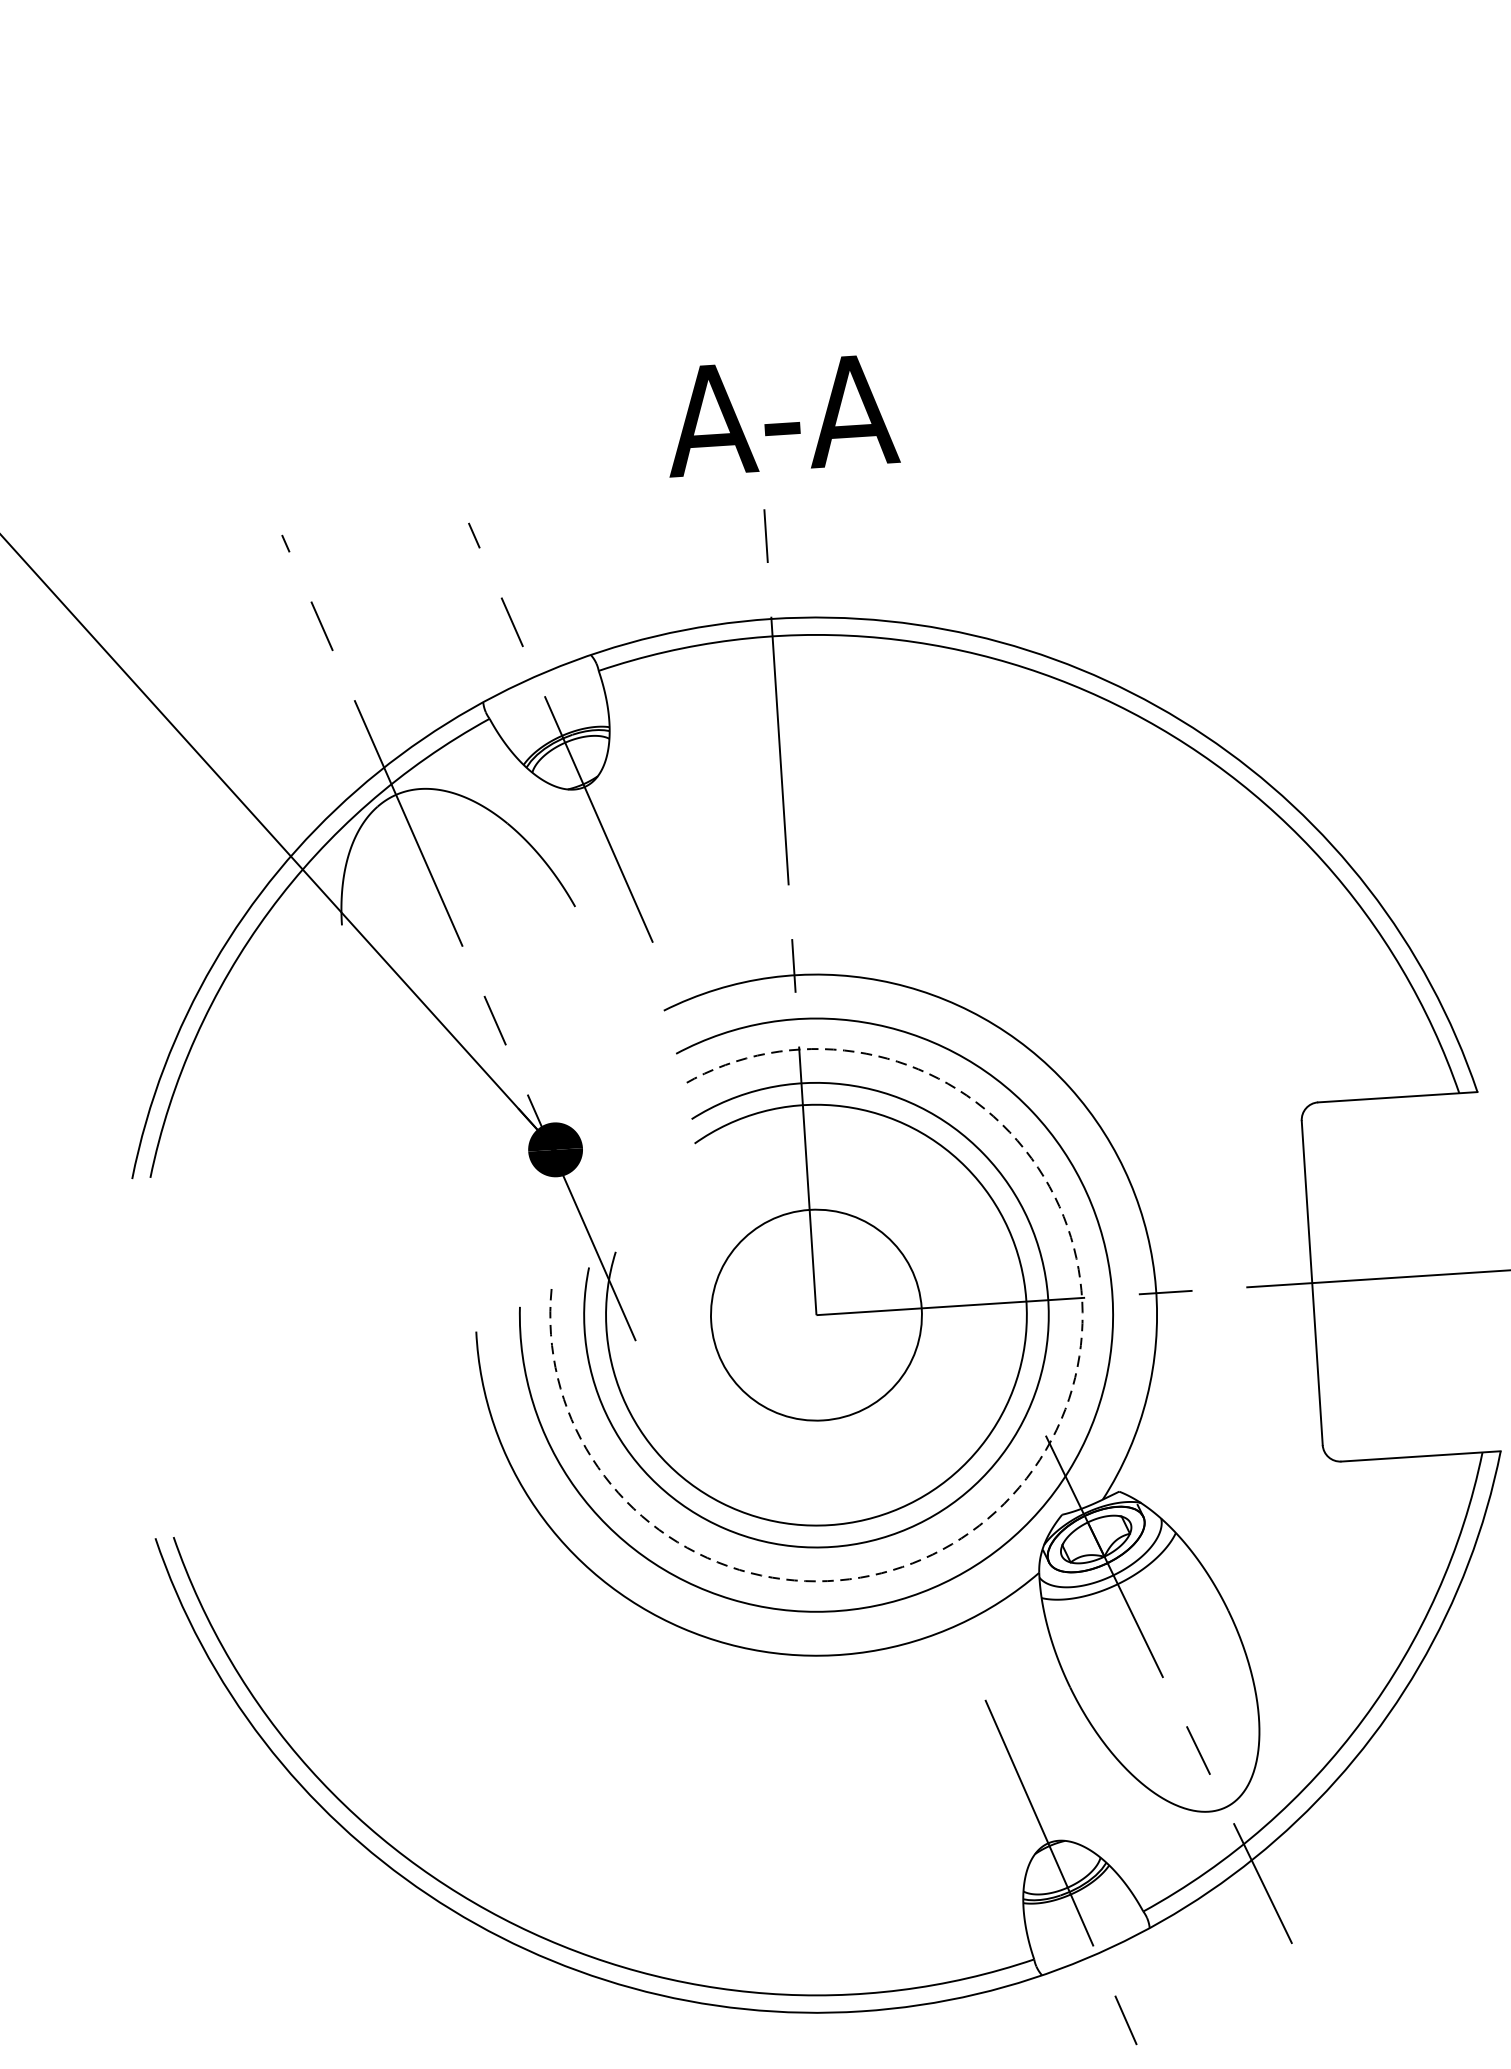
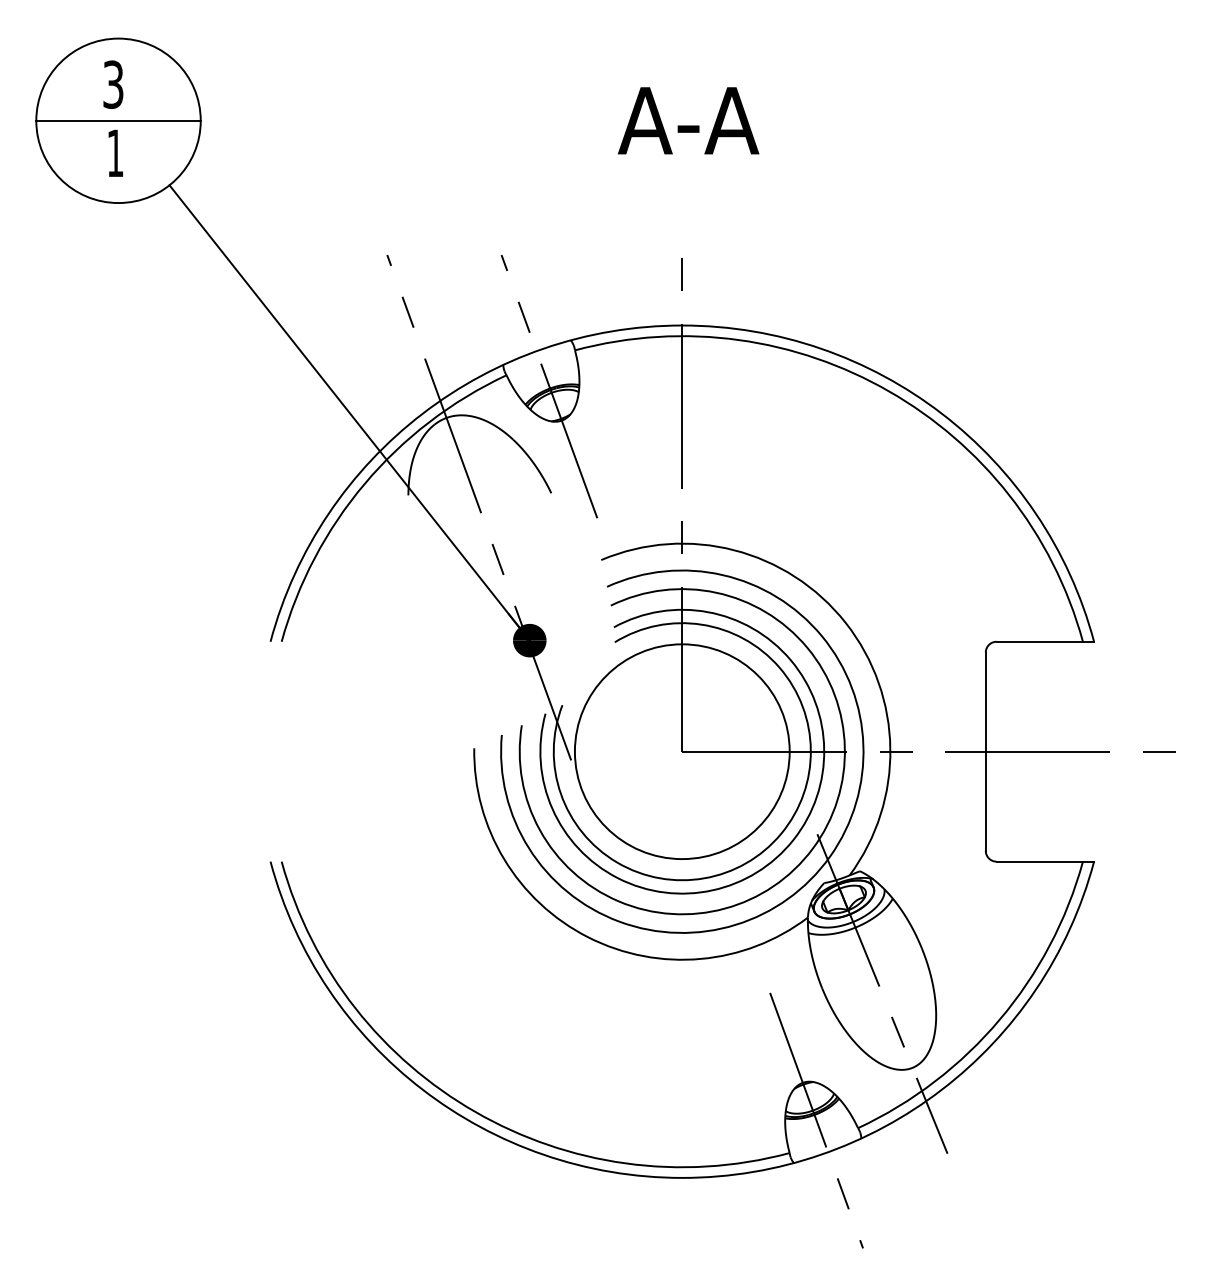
text: (781, 414) -> (688, 120), moved
circle: (815, 1314) -> (681, 751), size x1.67
arc: (1039, 1459) -> (812, 848), dashed -> solid

